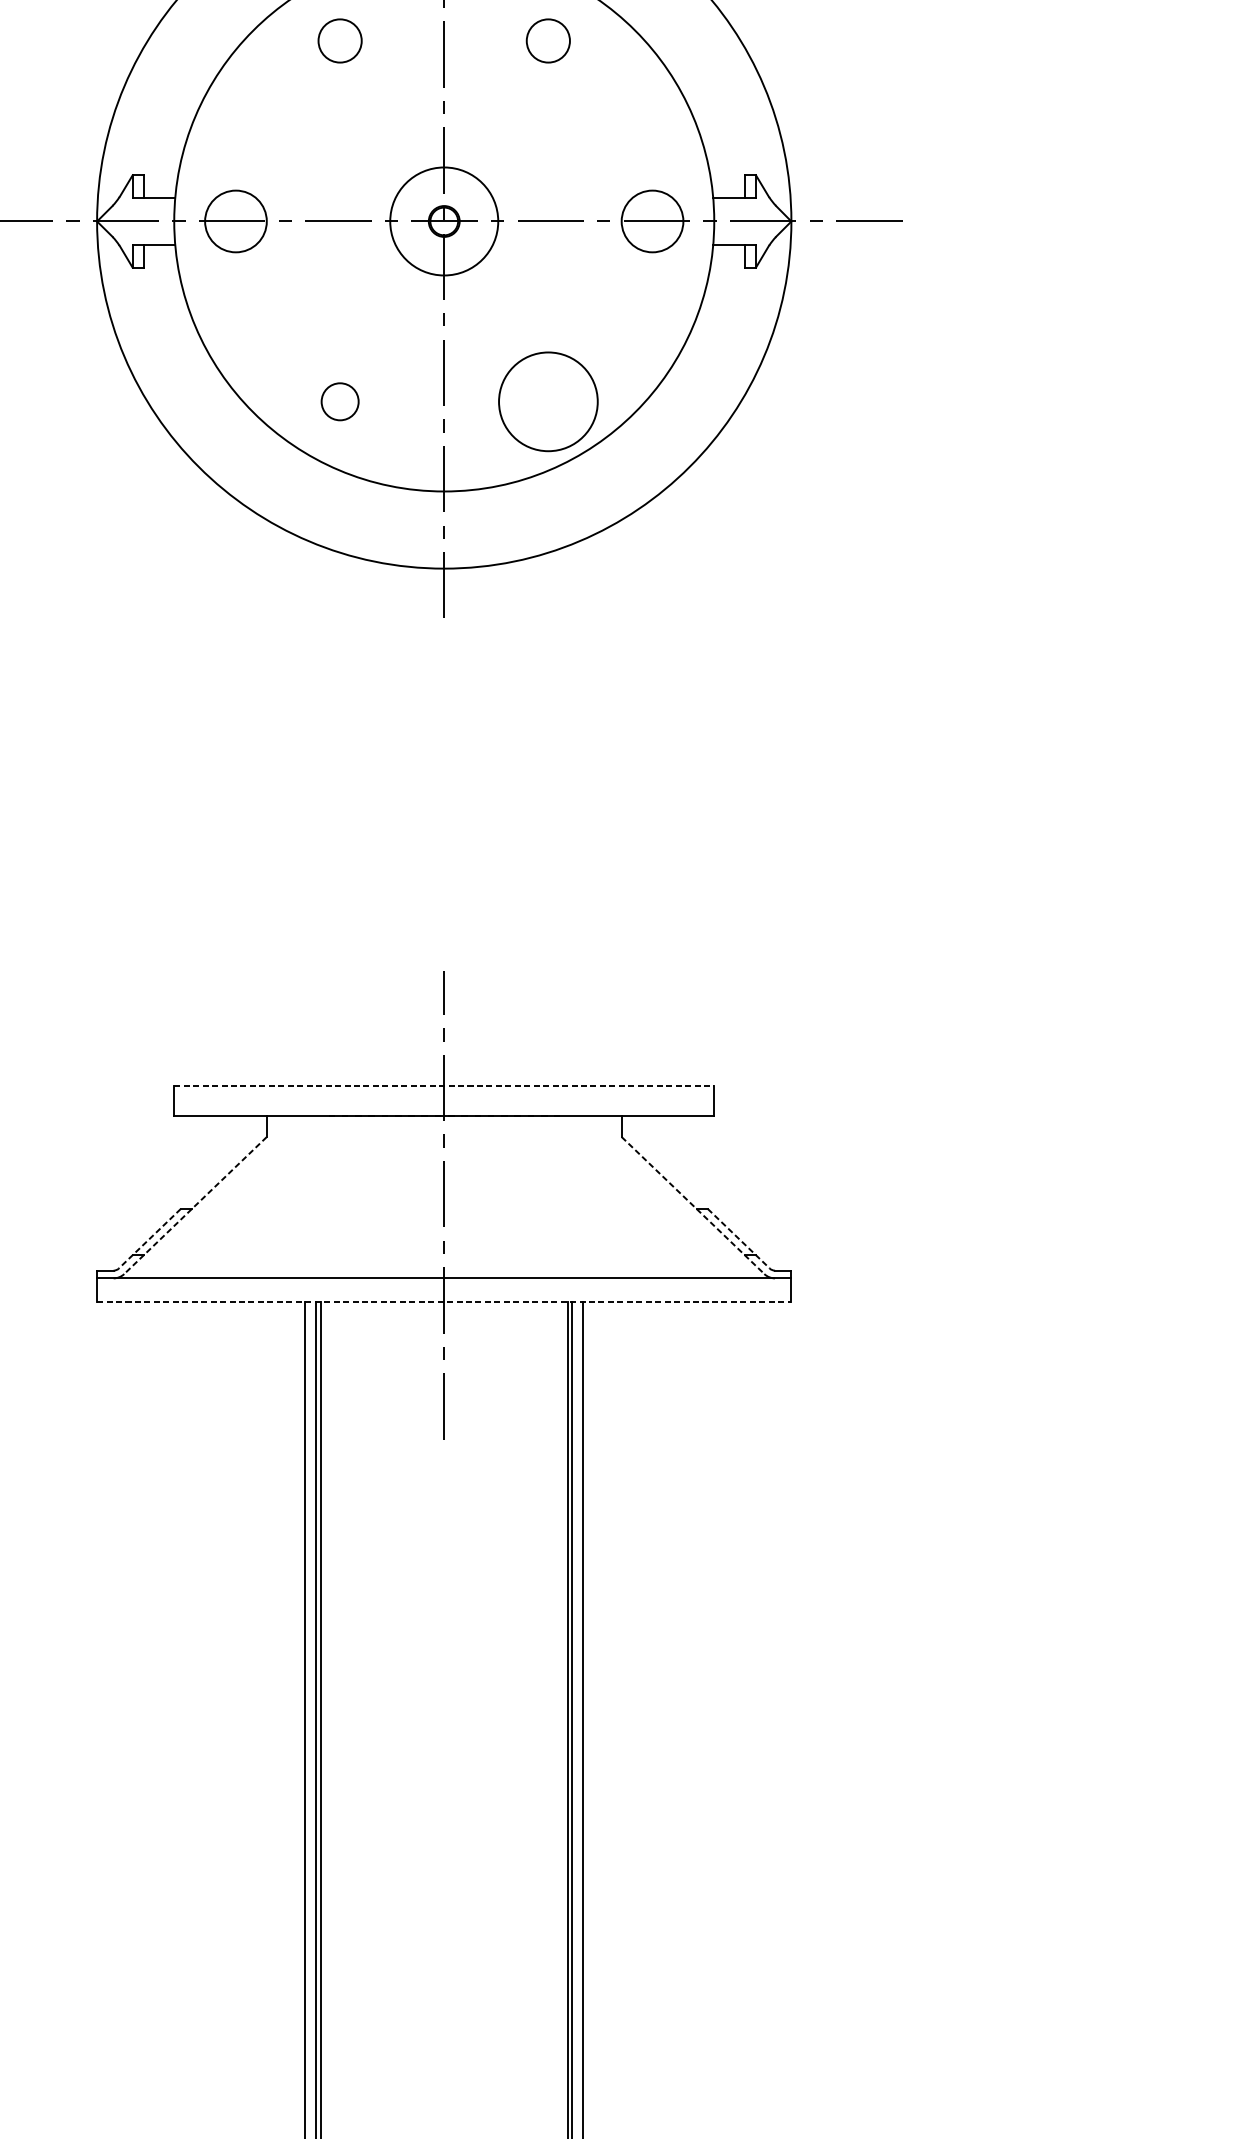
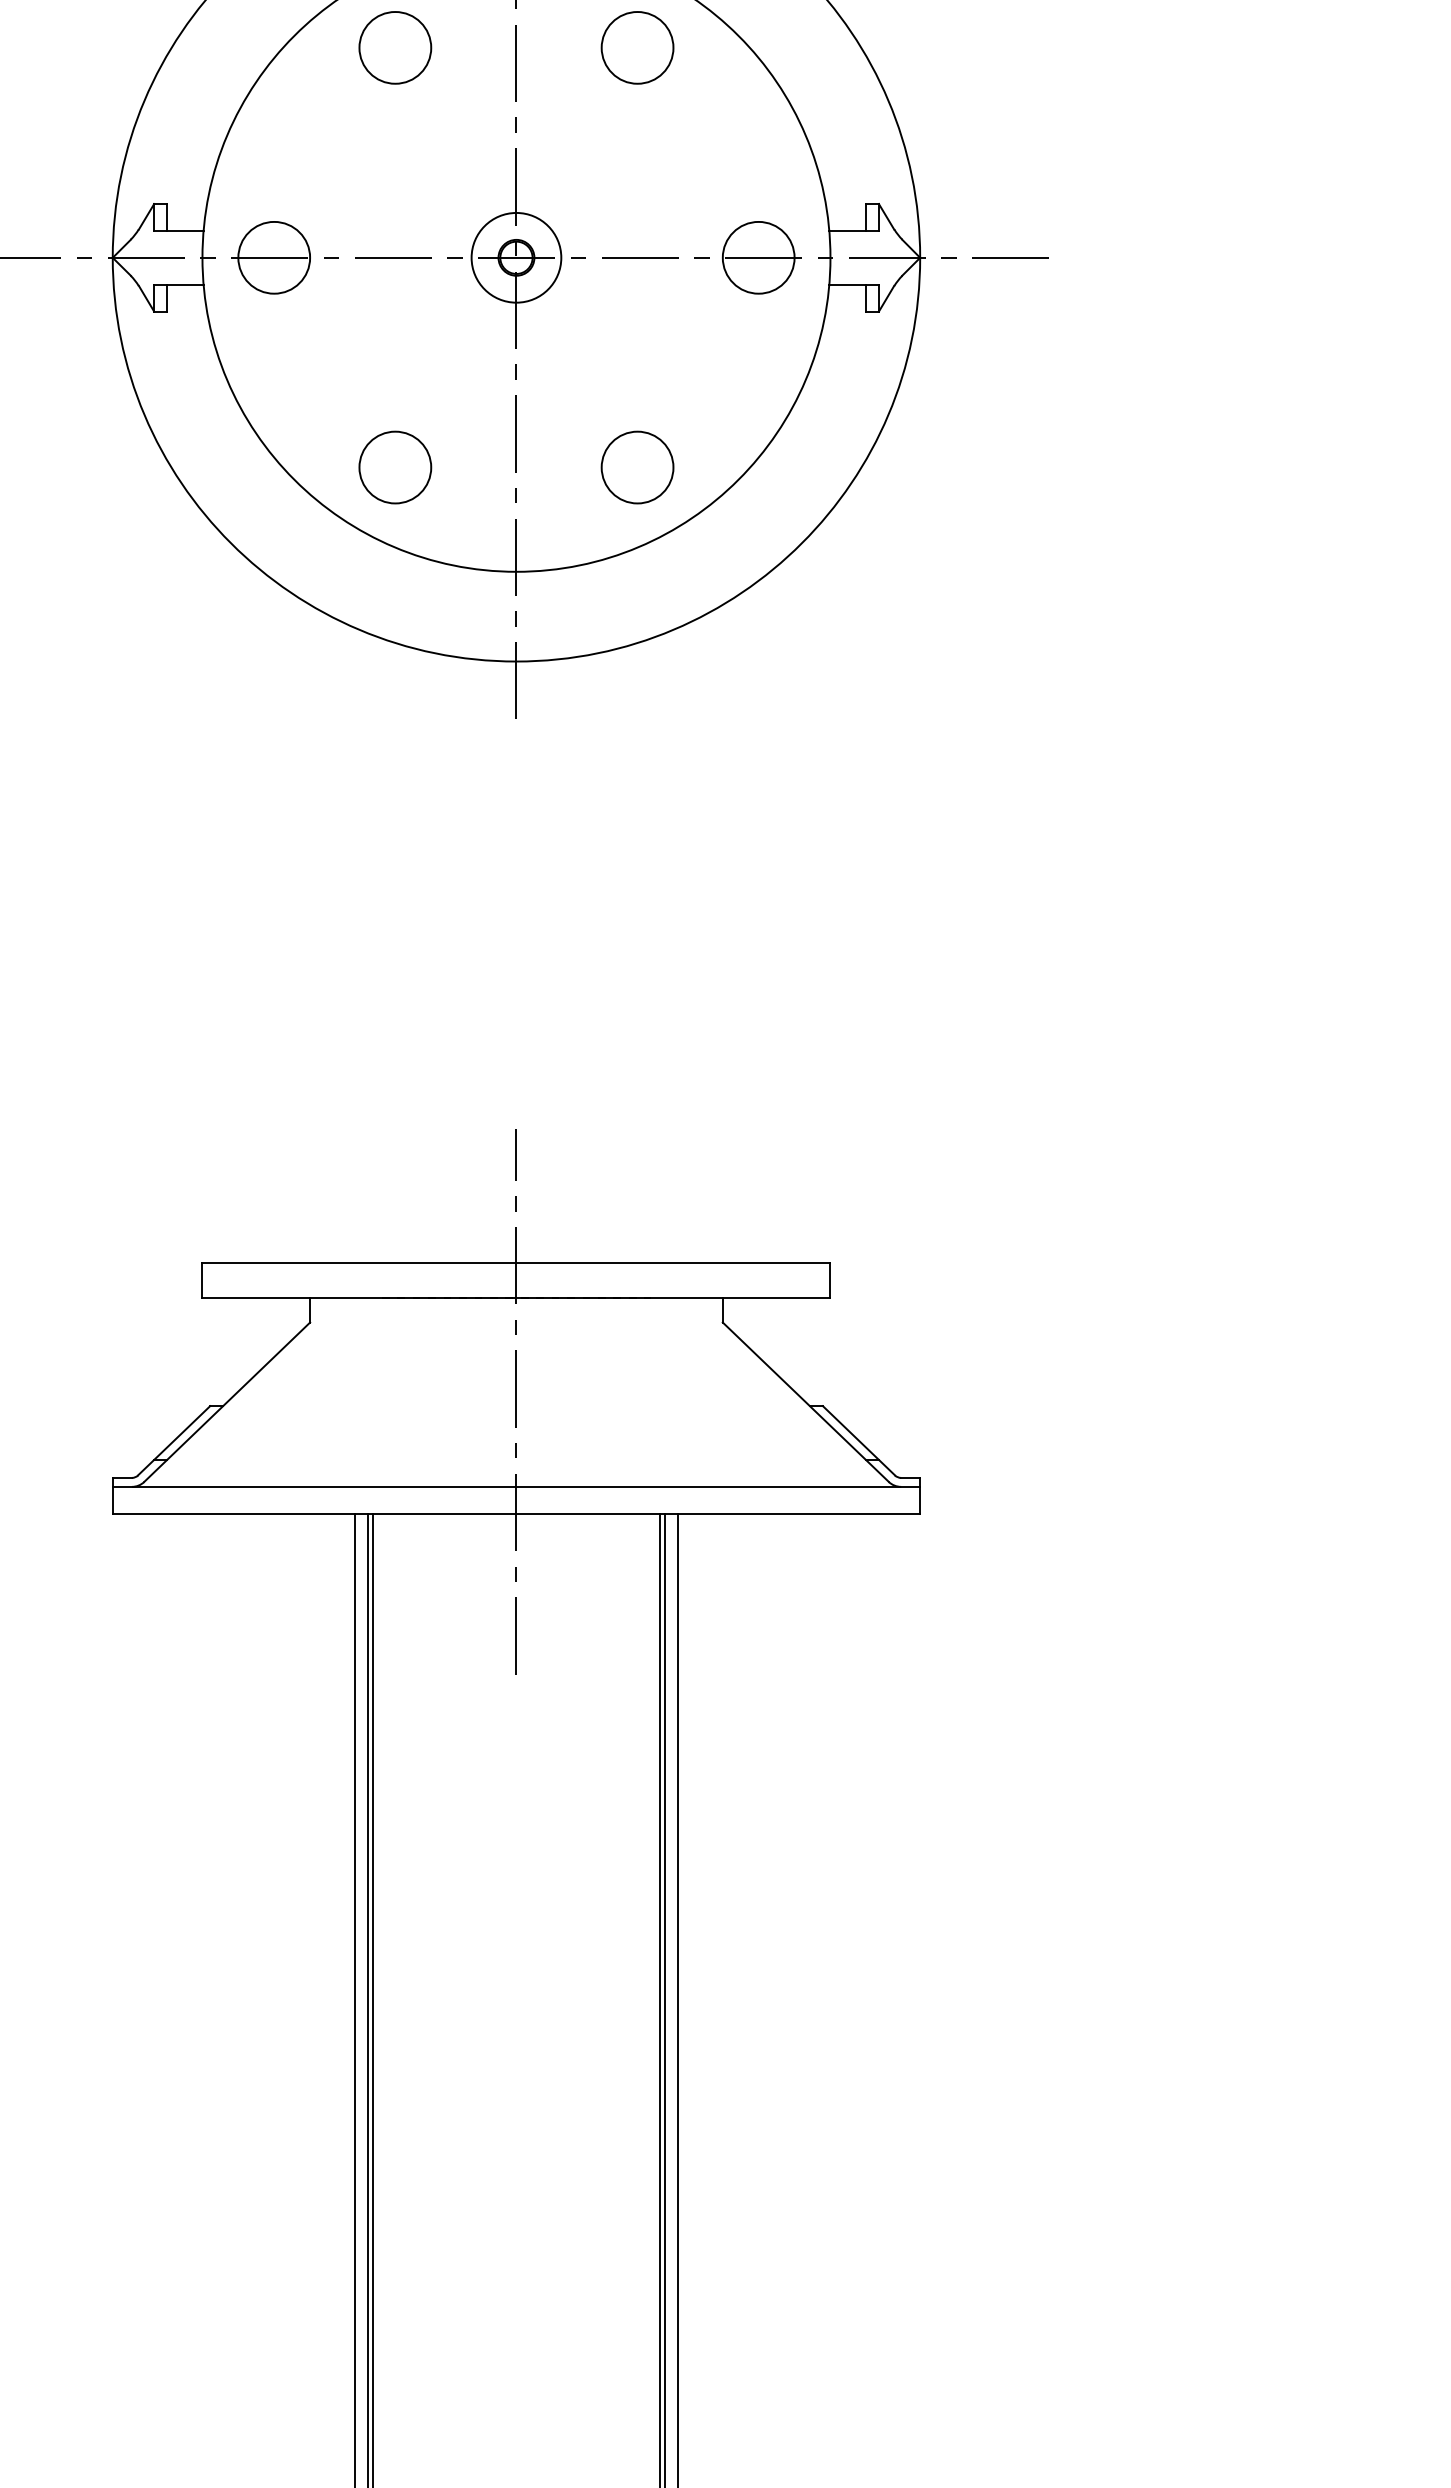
circle: (340, 40) -> (395, 47), size x1.43
circle: (548, 40) -> (637, 47), size x1.43
circle: (444, 221) -> (516, 257), size x0.71
circle: (340, 401) -> (395, 467), size x1.67
circle: (548, 401) -> (637, 467), size x0.62
line: (444, 1085) -> (516, 1262), dashed -> solid
line: (195, 1205) -> (227, 1402), dashed -> solid
line: (693, 1205) -> (806, 1402), dashed -> solid
line: (150, 1238) -> (174, 1440), dashed -> solid
line: (739, 1238) -> (859, 1440), dashed -> solid
line: (444, 1301) -> (516, 1513), dashed -> solid

